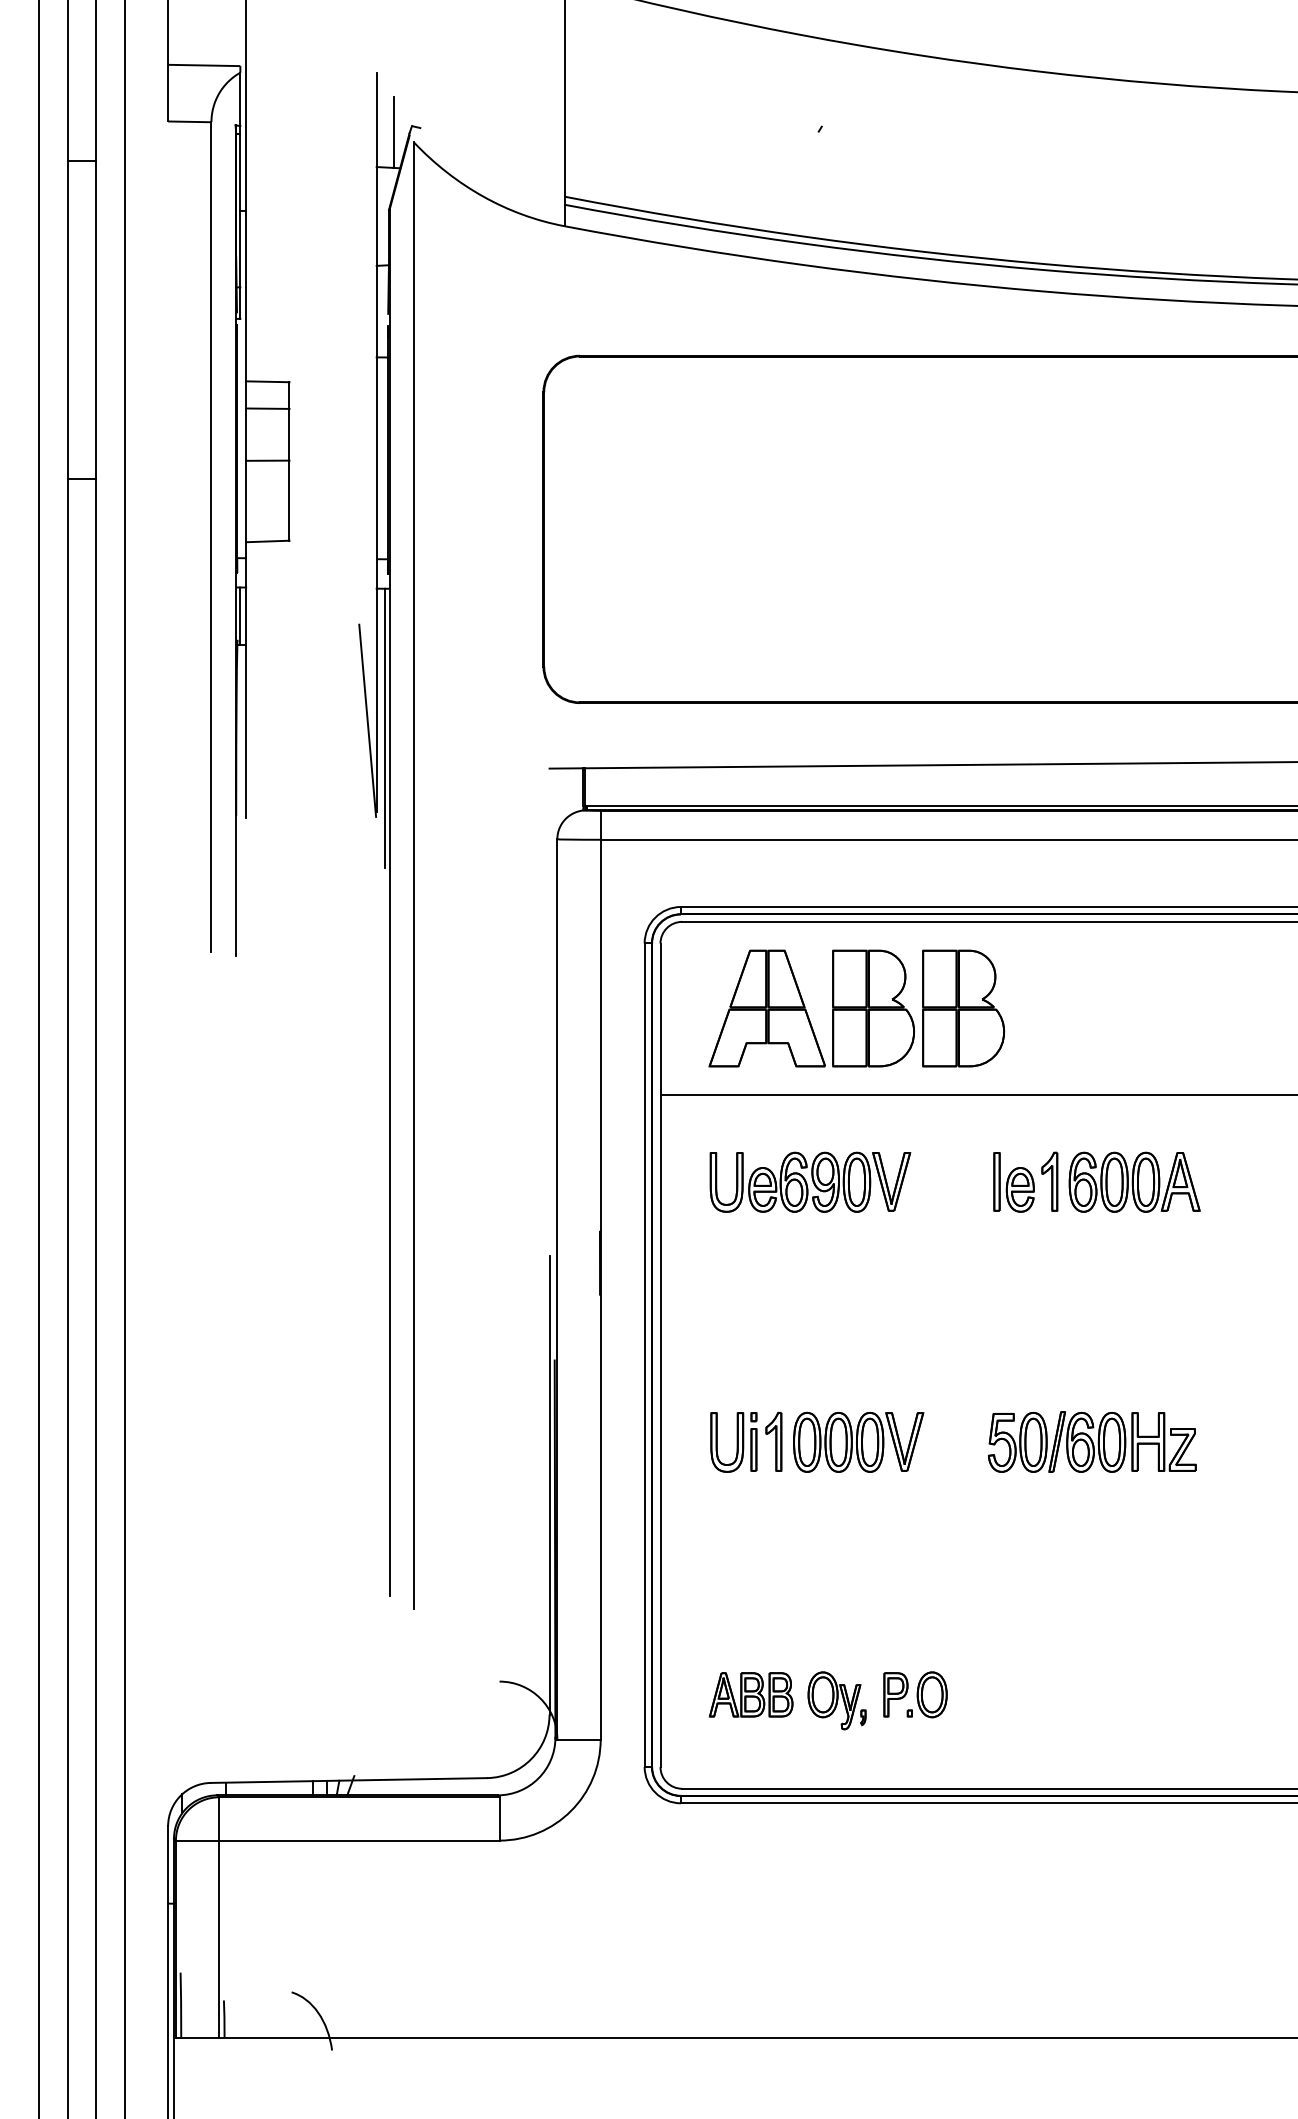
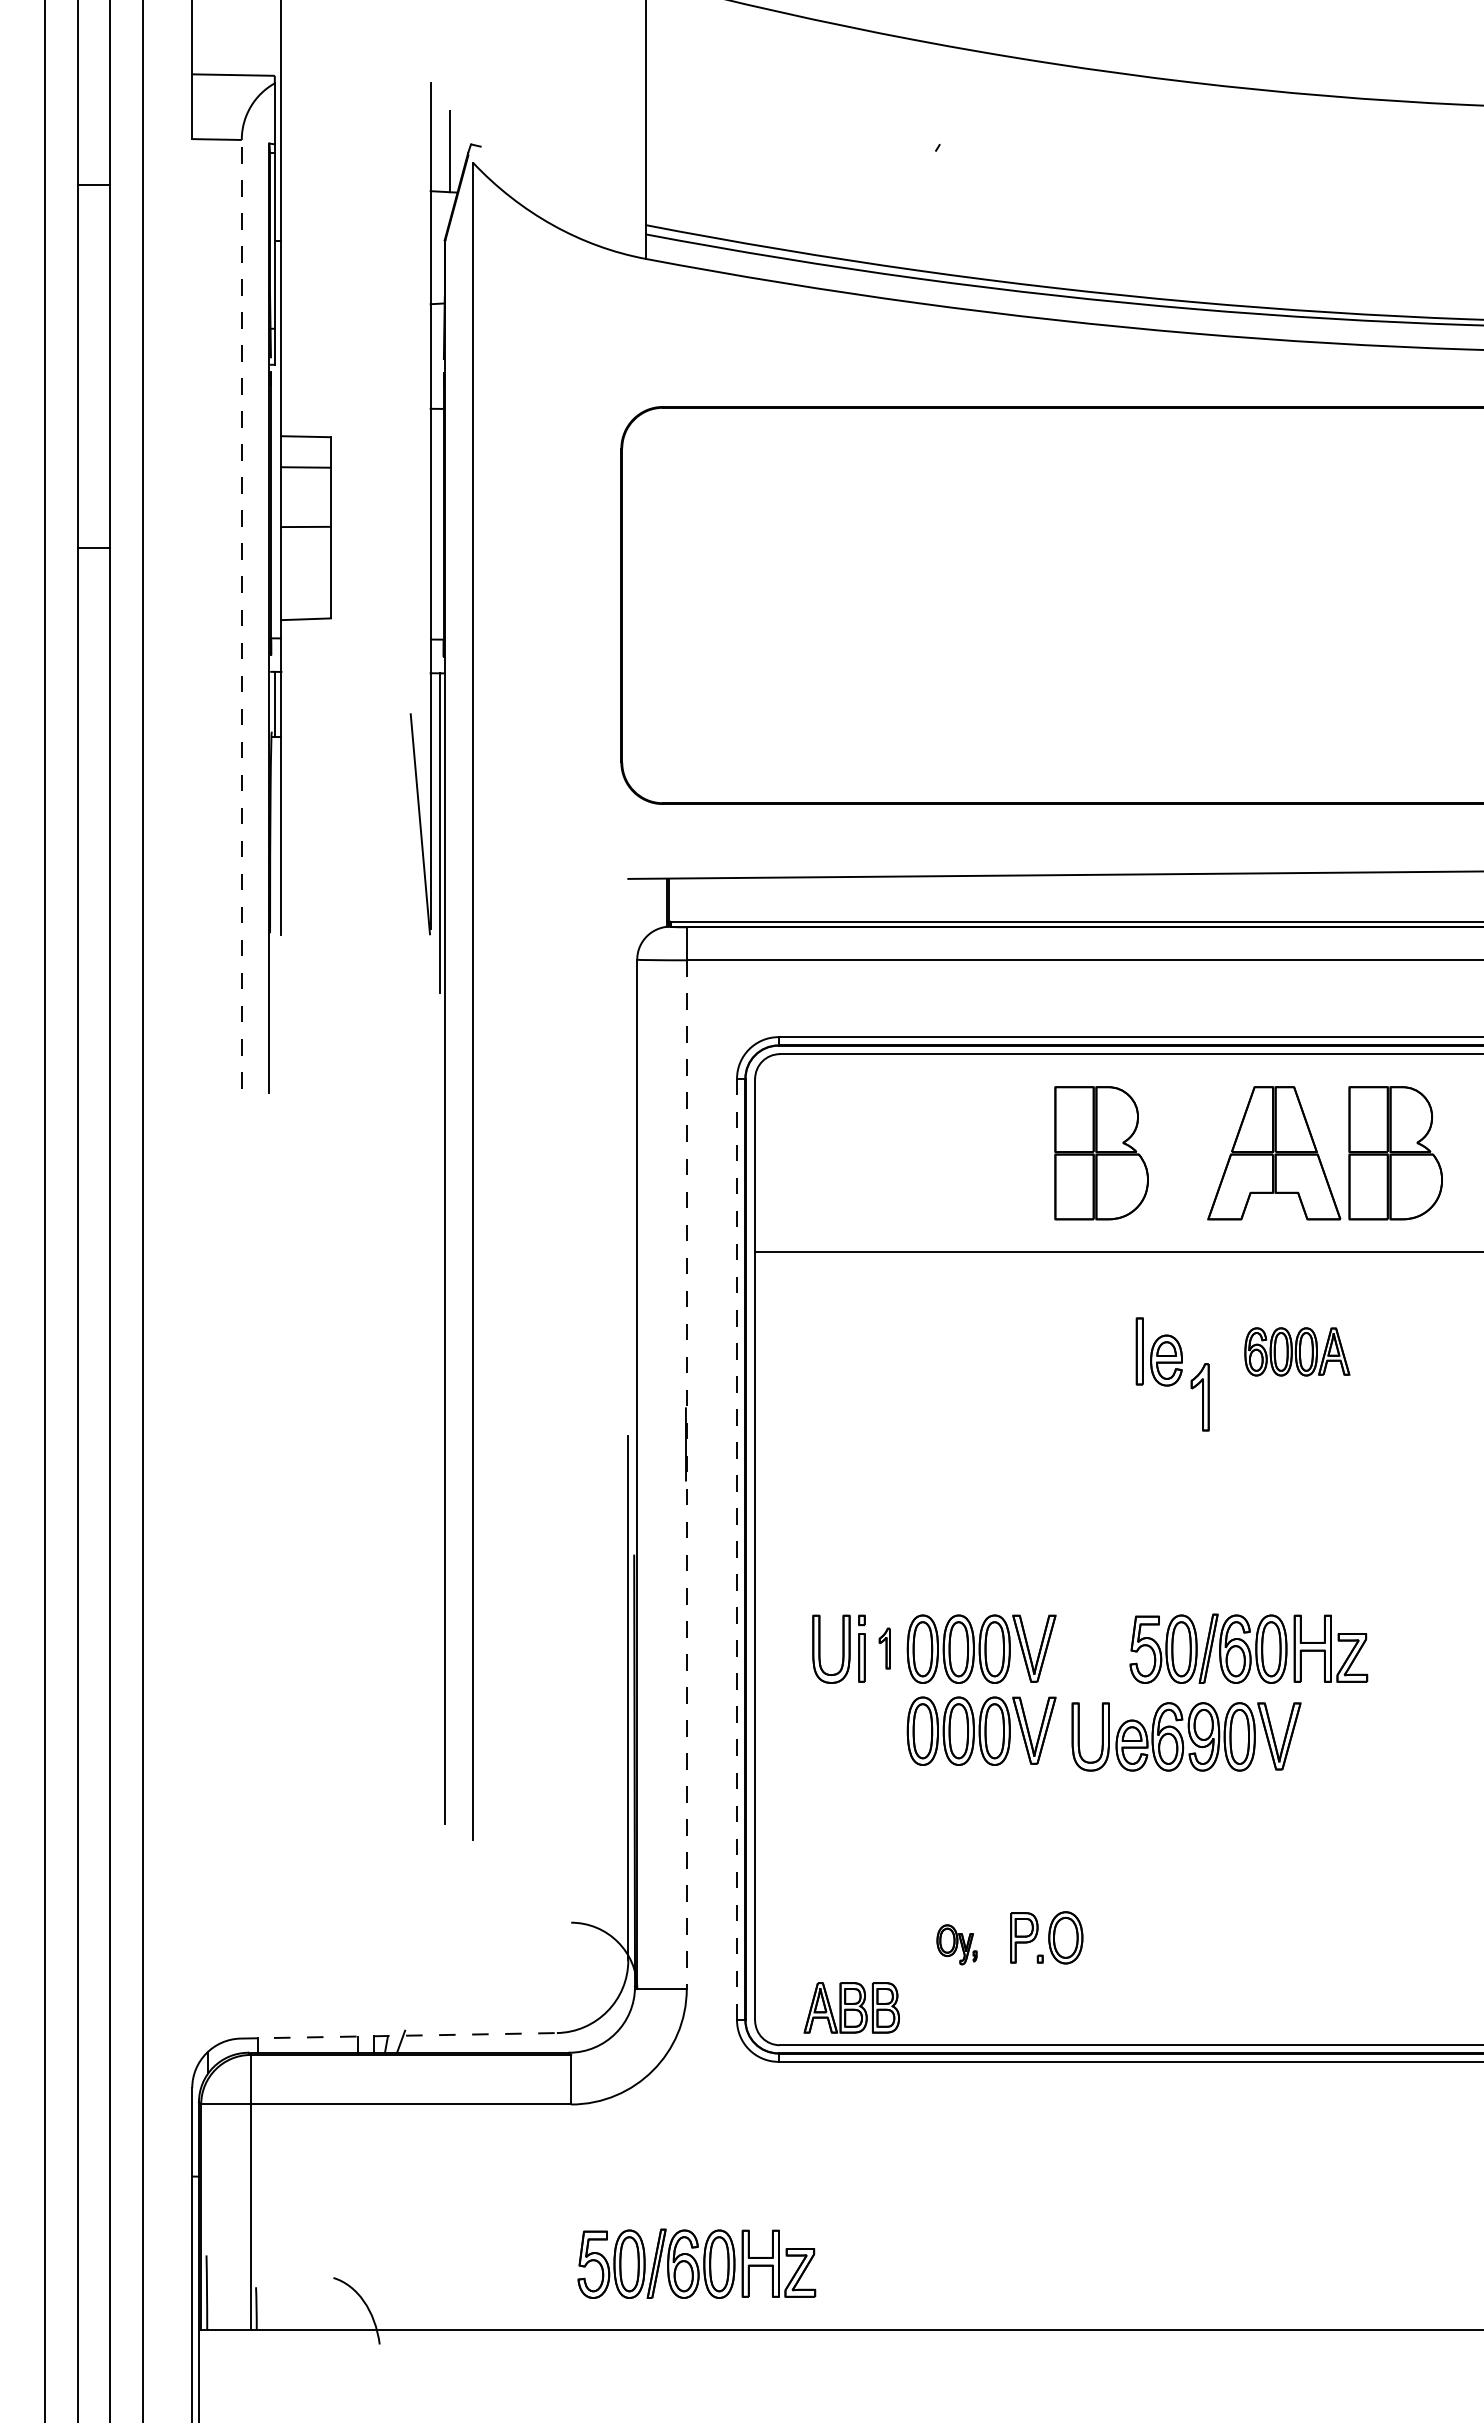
line: (211, 536) -> (241, 613), solid -> dashed
part: (811, 1008) -> (1324, 1153), moved
part: (810, 1181) -> (1186, 1736), moved
part: (1049, 1181) -> (1199, 1397), moved
part: (1134, 1181) -> (1297, 1351), size x0.7
line: (600, 1290) -> (686, 1475), solid -> dashed
line: (645, 1355) -> (737, 1549), solid -> dashed
part: (773, 1441) -> (884, 1648), size x0.6
part: (858, 1513) -> (981, 1730), added
part: (750, 1694) -> (851, 2007), moved
part: (836, 1700) -> (956, 1944), size x0.6
line: (349, 1780) -> (399, 2035), solid -> dashed
part: (609, 1979) -> (696, 2263), added

